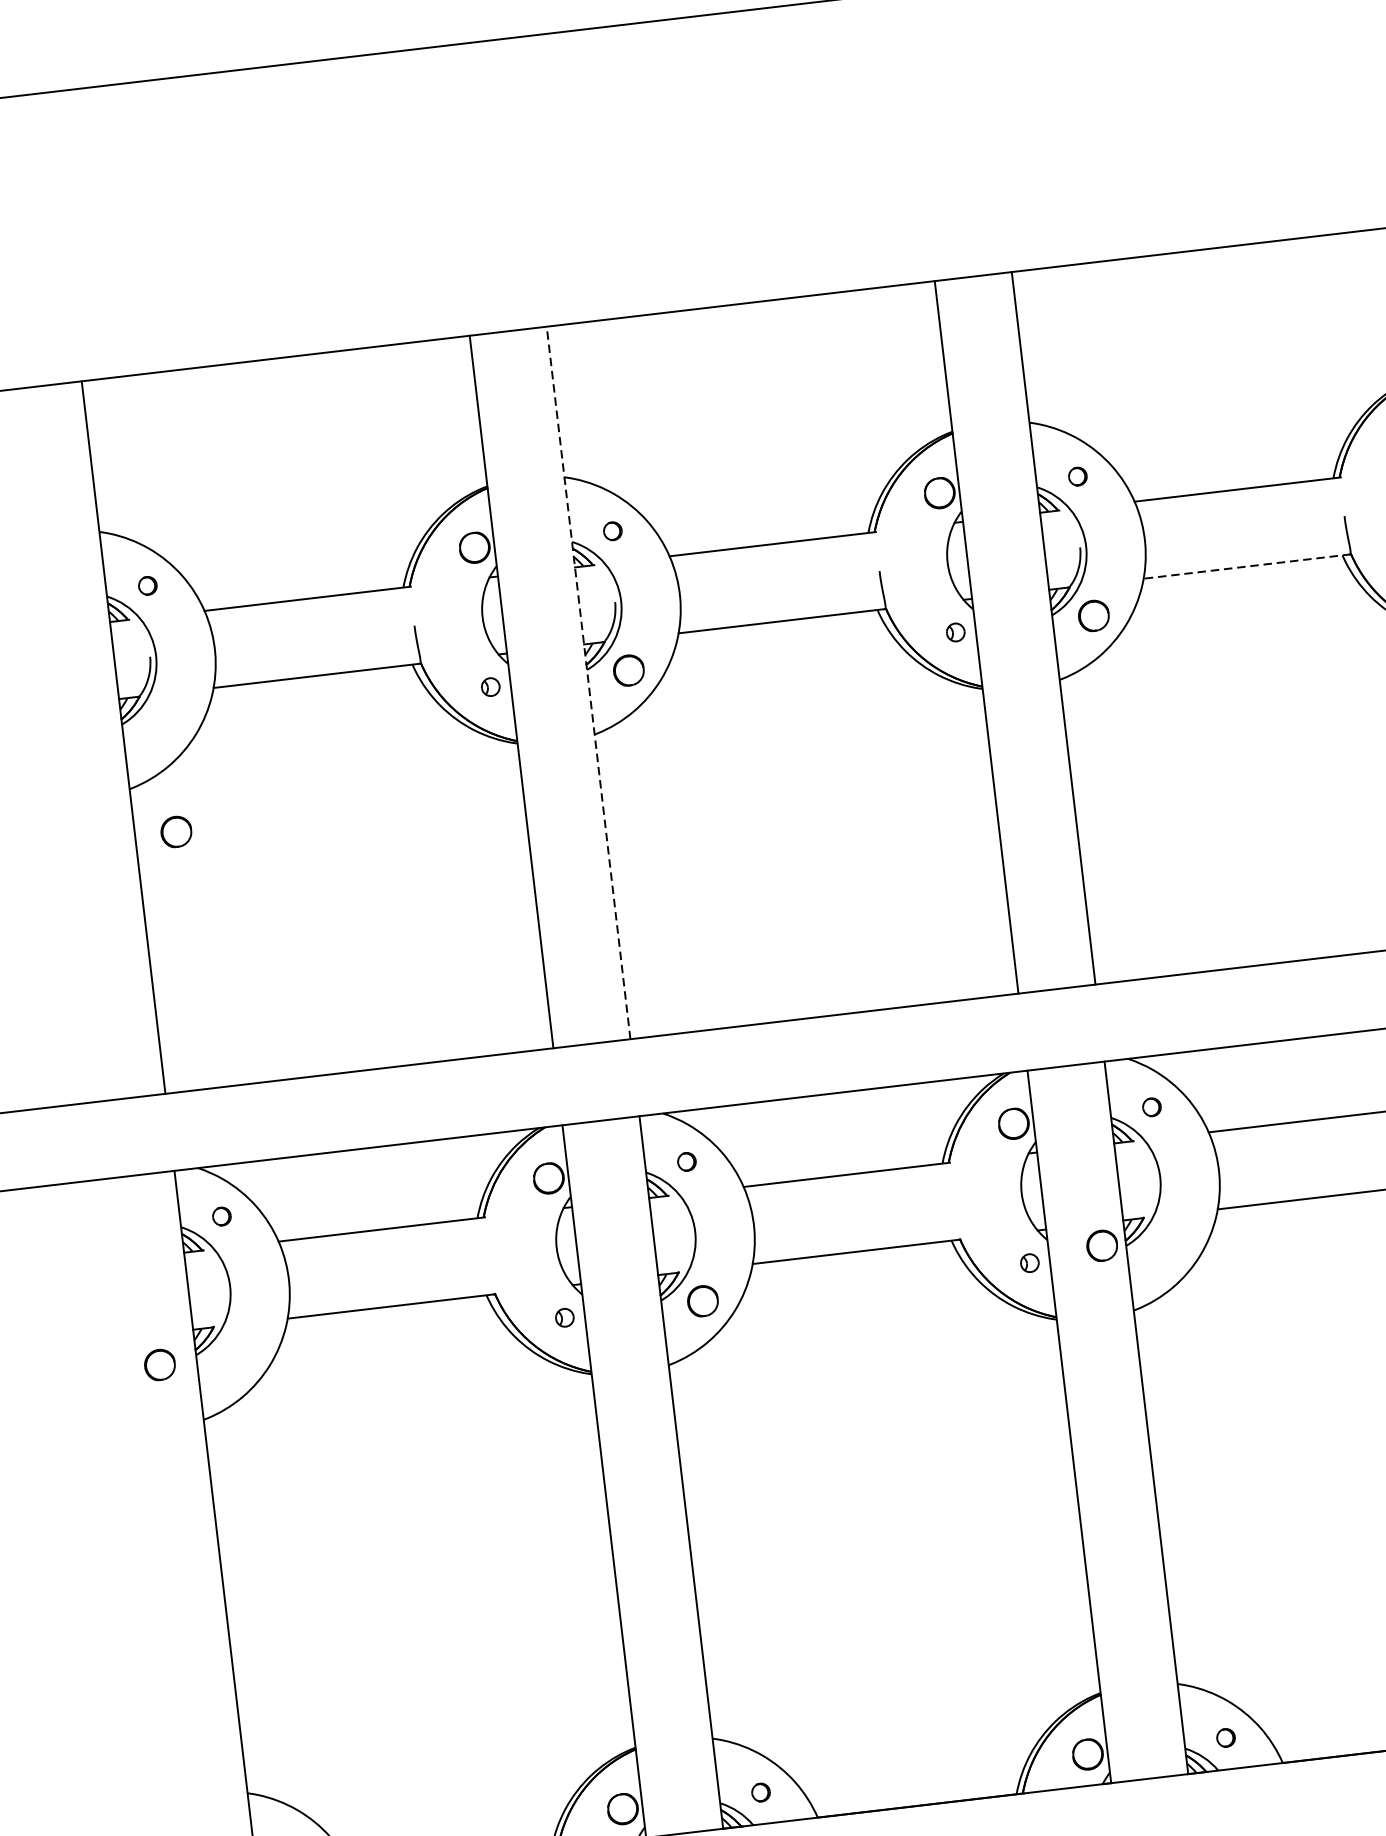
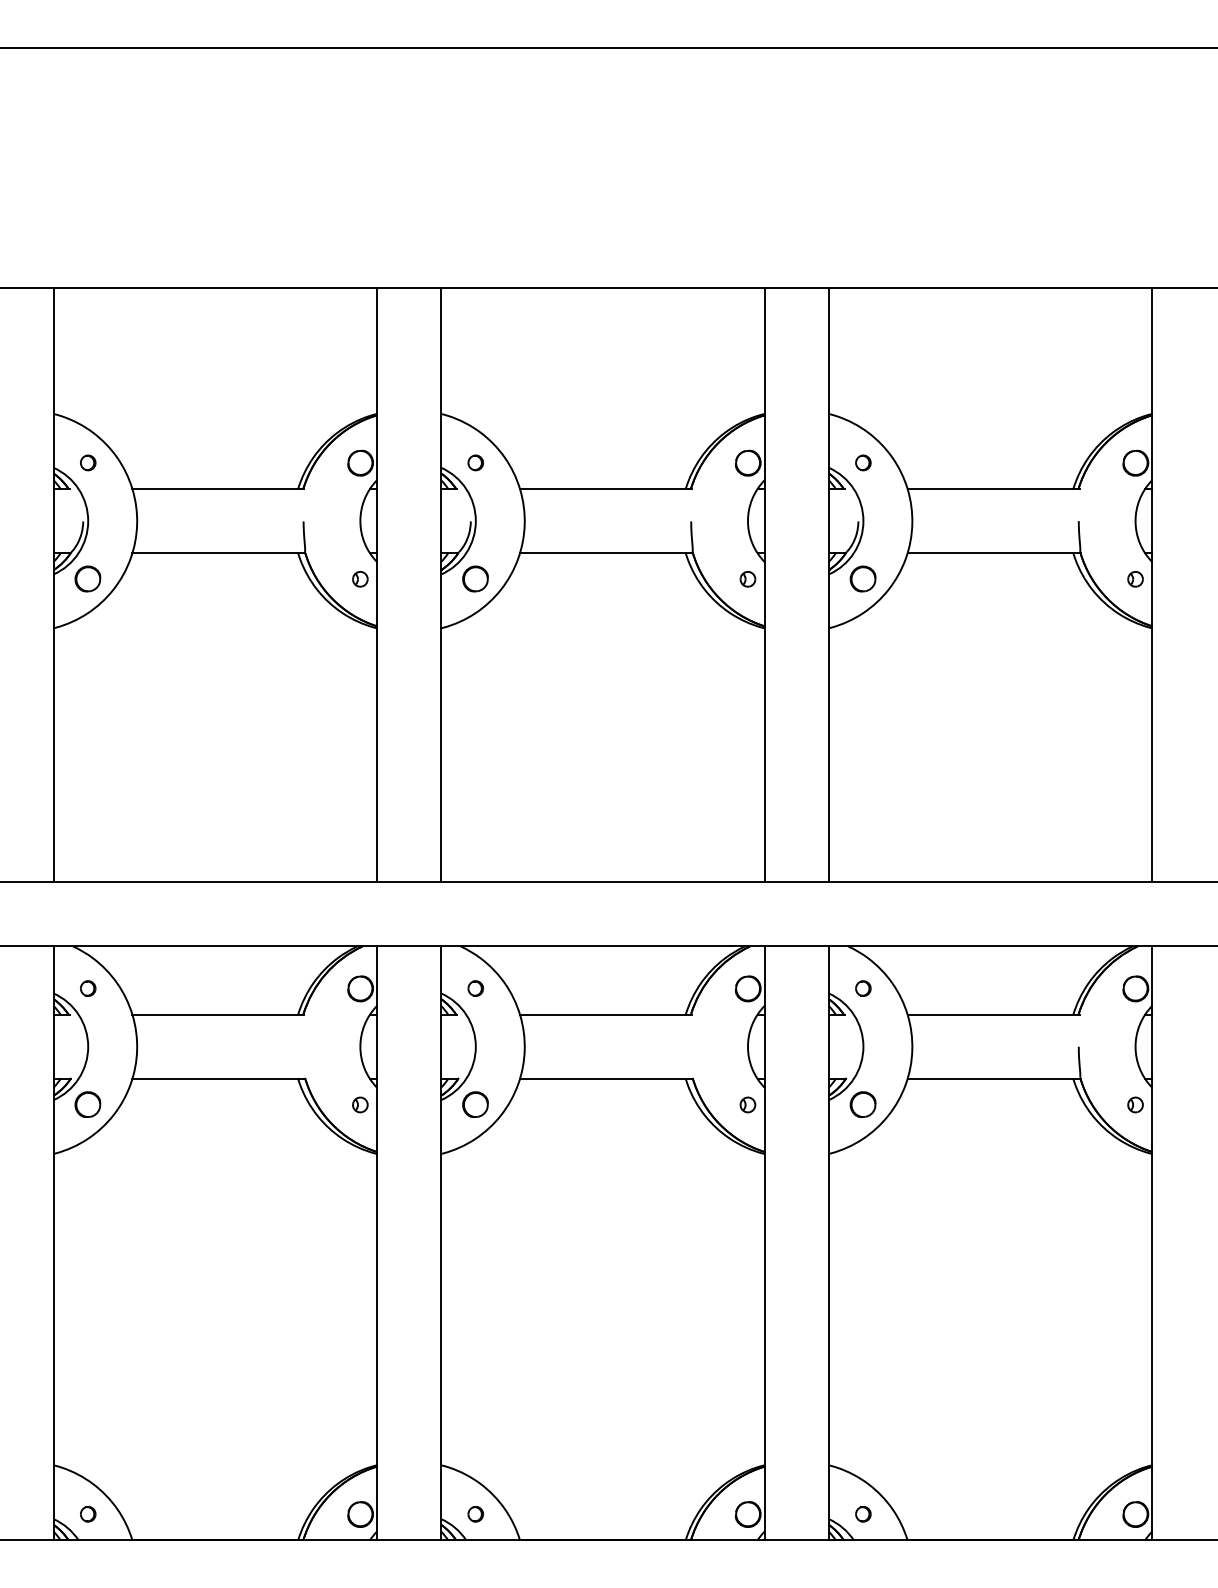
line: (1246, 566) -> (993, 553), dashed -> solid
line: (589, 683) -> (441, 585), dashed -> solid
part: (175, 831) -> (87, 578), moved
part: (1101, 1245) -> (862, 1104), moved
part: (159, 1364) -> (87, 1104), moved

